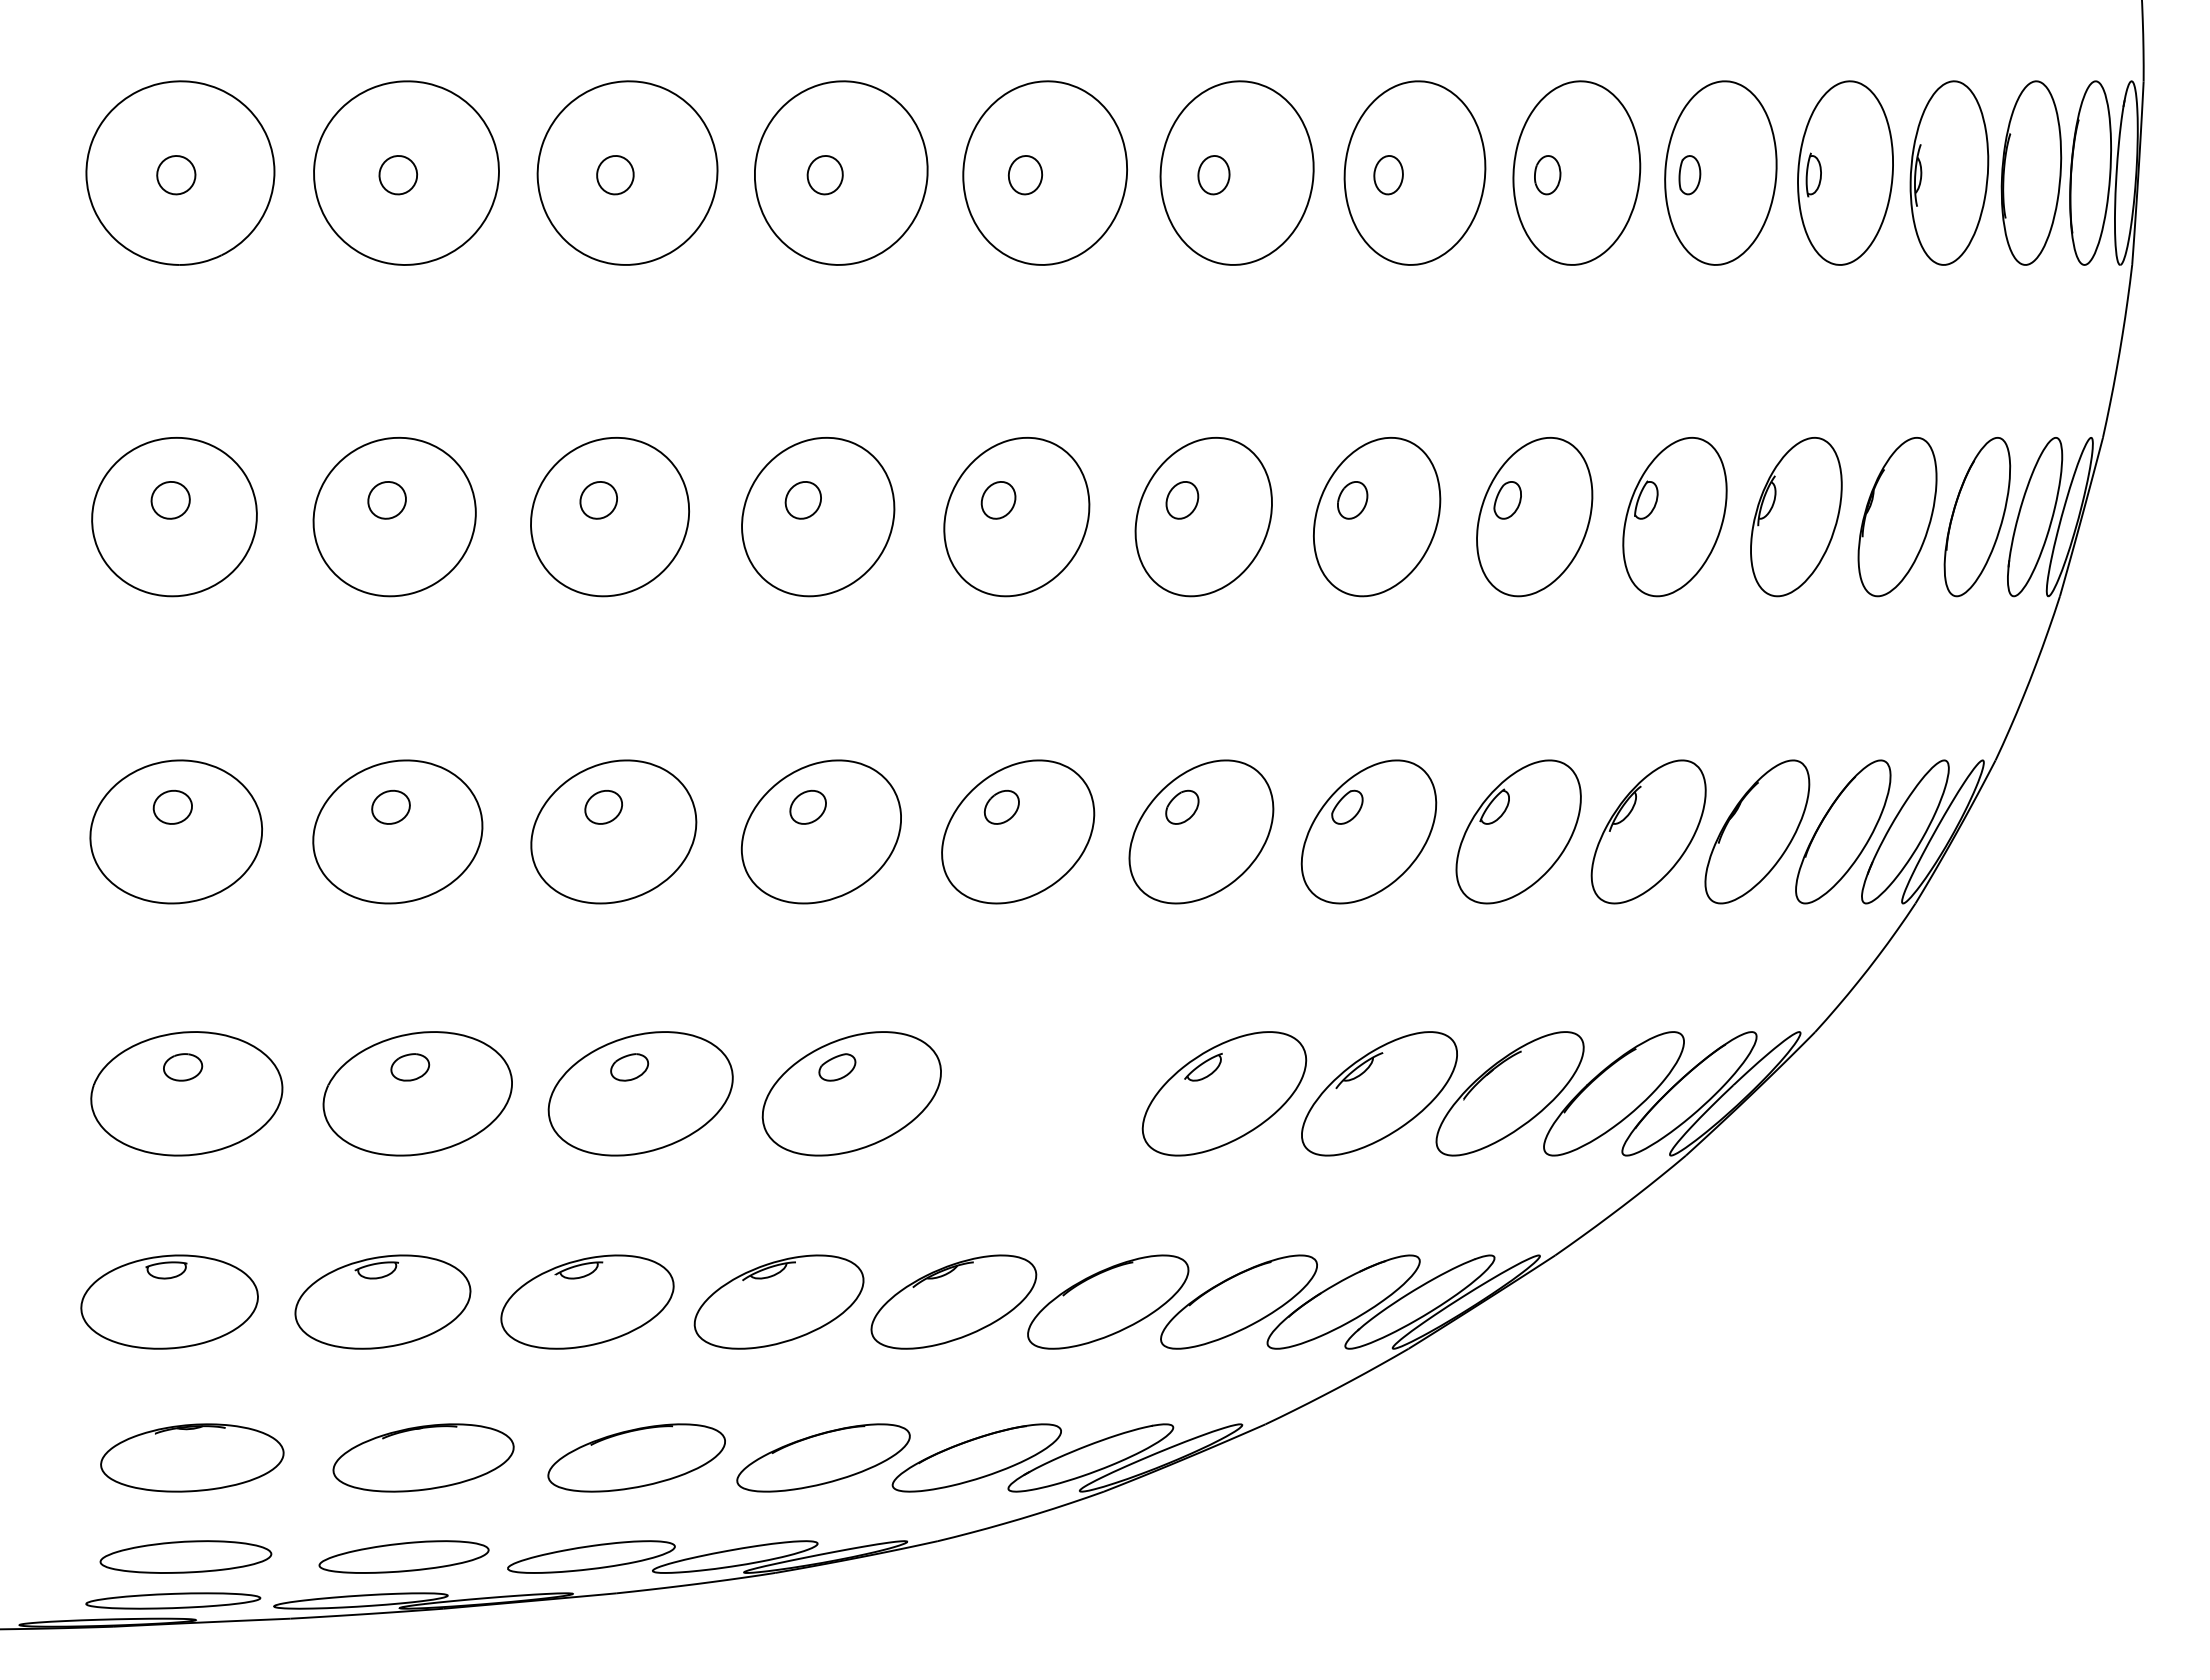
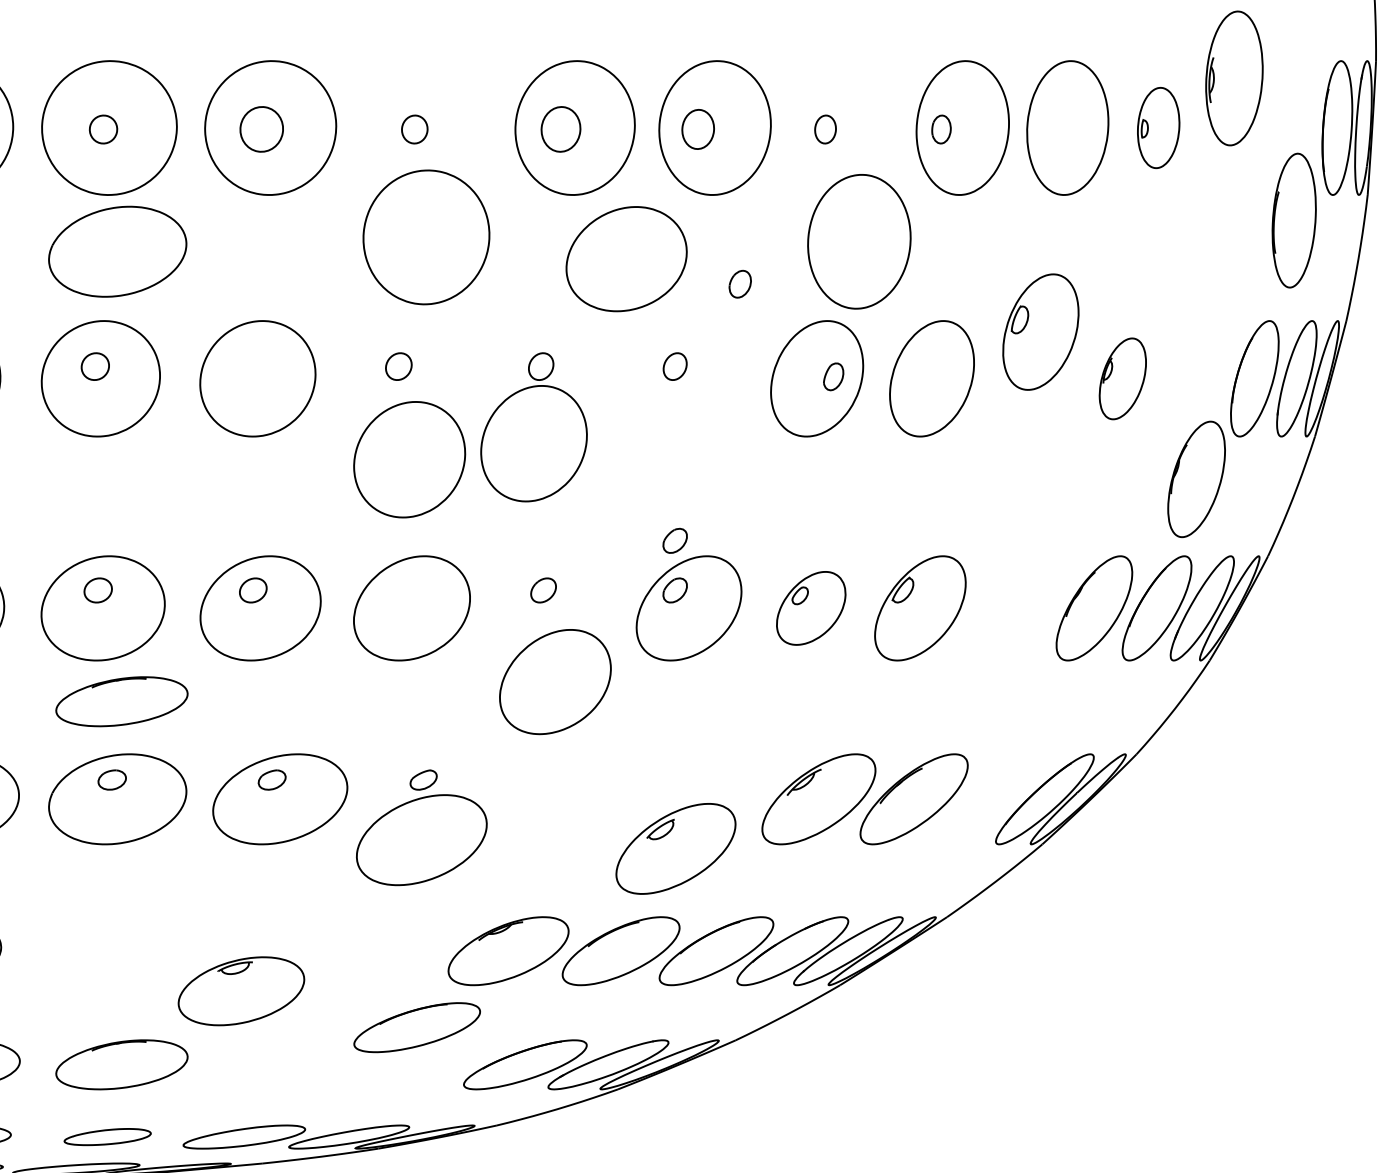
part: (841, 172) -> (426, 236), moved
part: (1414, 172) -> (859, 241), moved
part: (1845, 172) -> (1158, 127), size x0.6
part: (1949, 172) -> (1234, 78), moved
part: (2031, 172) -> (1294, 220), moved
part: (615, 175) -> (261, 129), size x1.6
part: (1024, 175) -> (560, 129), size x1.6
part: (1213, 175) -> (697, 129), size x1.4
part: (1689, 175) -> (1044, 129), removed
part: (417, 342) -> (117, 251), added
part: (1115, 352) -> (626, 258), added
part: (598, 500) -> (249, 366), removed
part: (1352, 500) -> (740, 284), moved
part: (1507, 500) -> (833, 376), moved
part: (818, 517) -> (409, 460), moved
part: (1016, 517) -> (533, 444), moved
part: (1203, 517) -> (690, 379), removed
part: (1674, 517) -> (1040, 332), moved
part: (1796, 517) -> (1122, 379), size x0.7
part: (1897, 517) -> (1196, 479), moved
part: (1182, 738) -> (675, 540), added
part: (807, 806) -> (401, 589), removed
part: (1018, 831) -> (555, 681), moved
part: (1368, 831) -> (810, 608), size x0.7
part: (1648, 831) -> (1015, 608), removed
part: (423, 959) -> (121, 701), added
part: (851, 1093) -> (421, 839), moved
part: (1224, 1093) -> (676, 848), moved
part: (1613, 1093) -> (989, 799), removed
part: (382, 1301) -> (91, 950), removed
part: (587, 1301) -> (241, 990), moved
part: (778, 1301) -> (380, 950), removed
part: (636, 1457) -> (277, 1064), removed
part: (823, 1457) -> (417, 1027), moved
part: (403, 1556) -> (107, 1136), size x0.7

